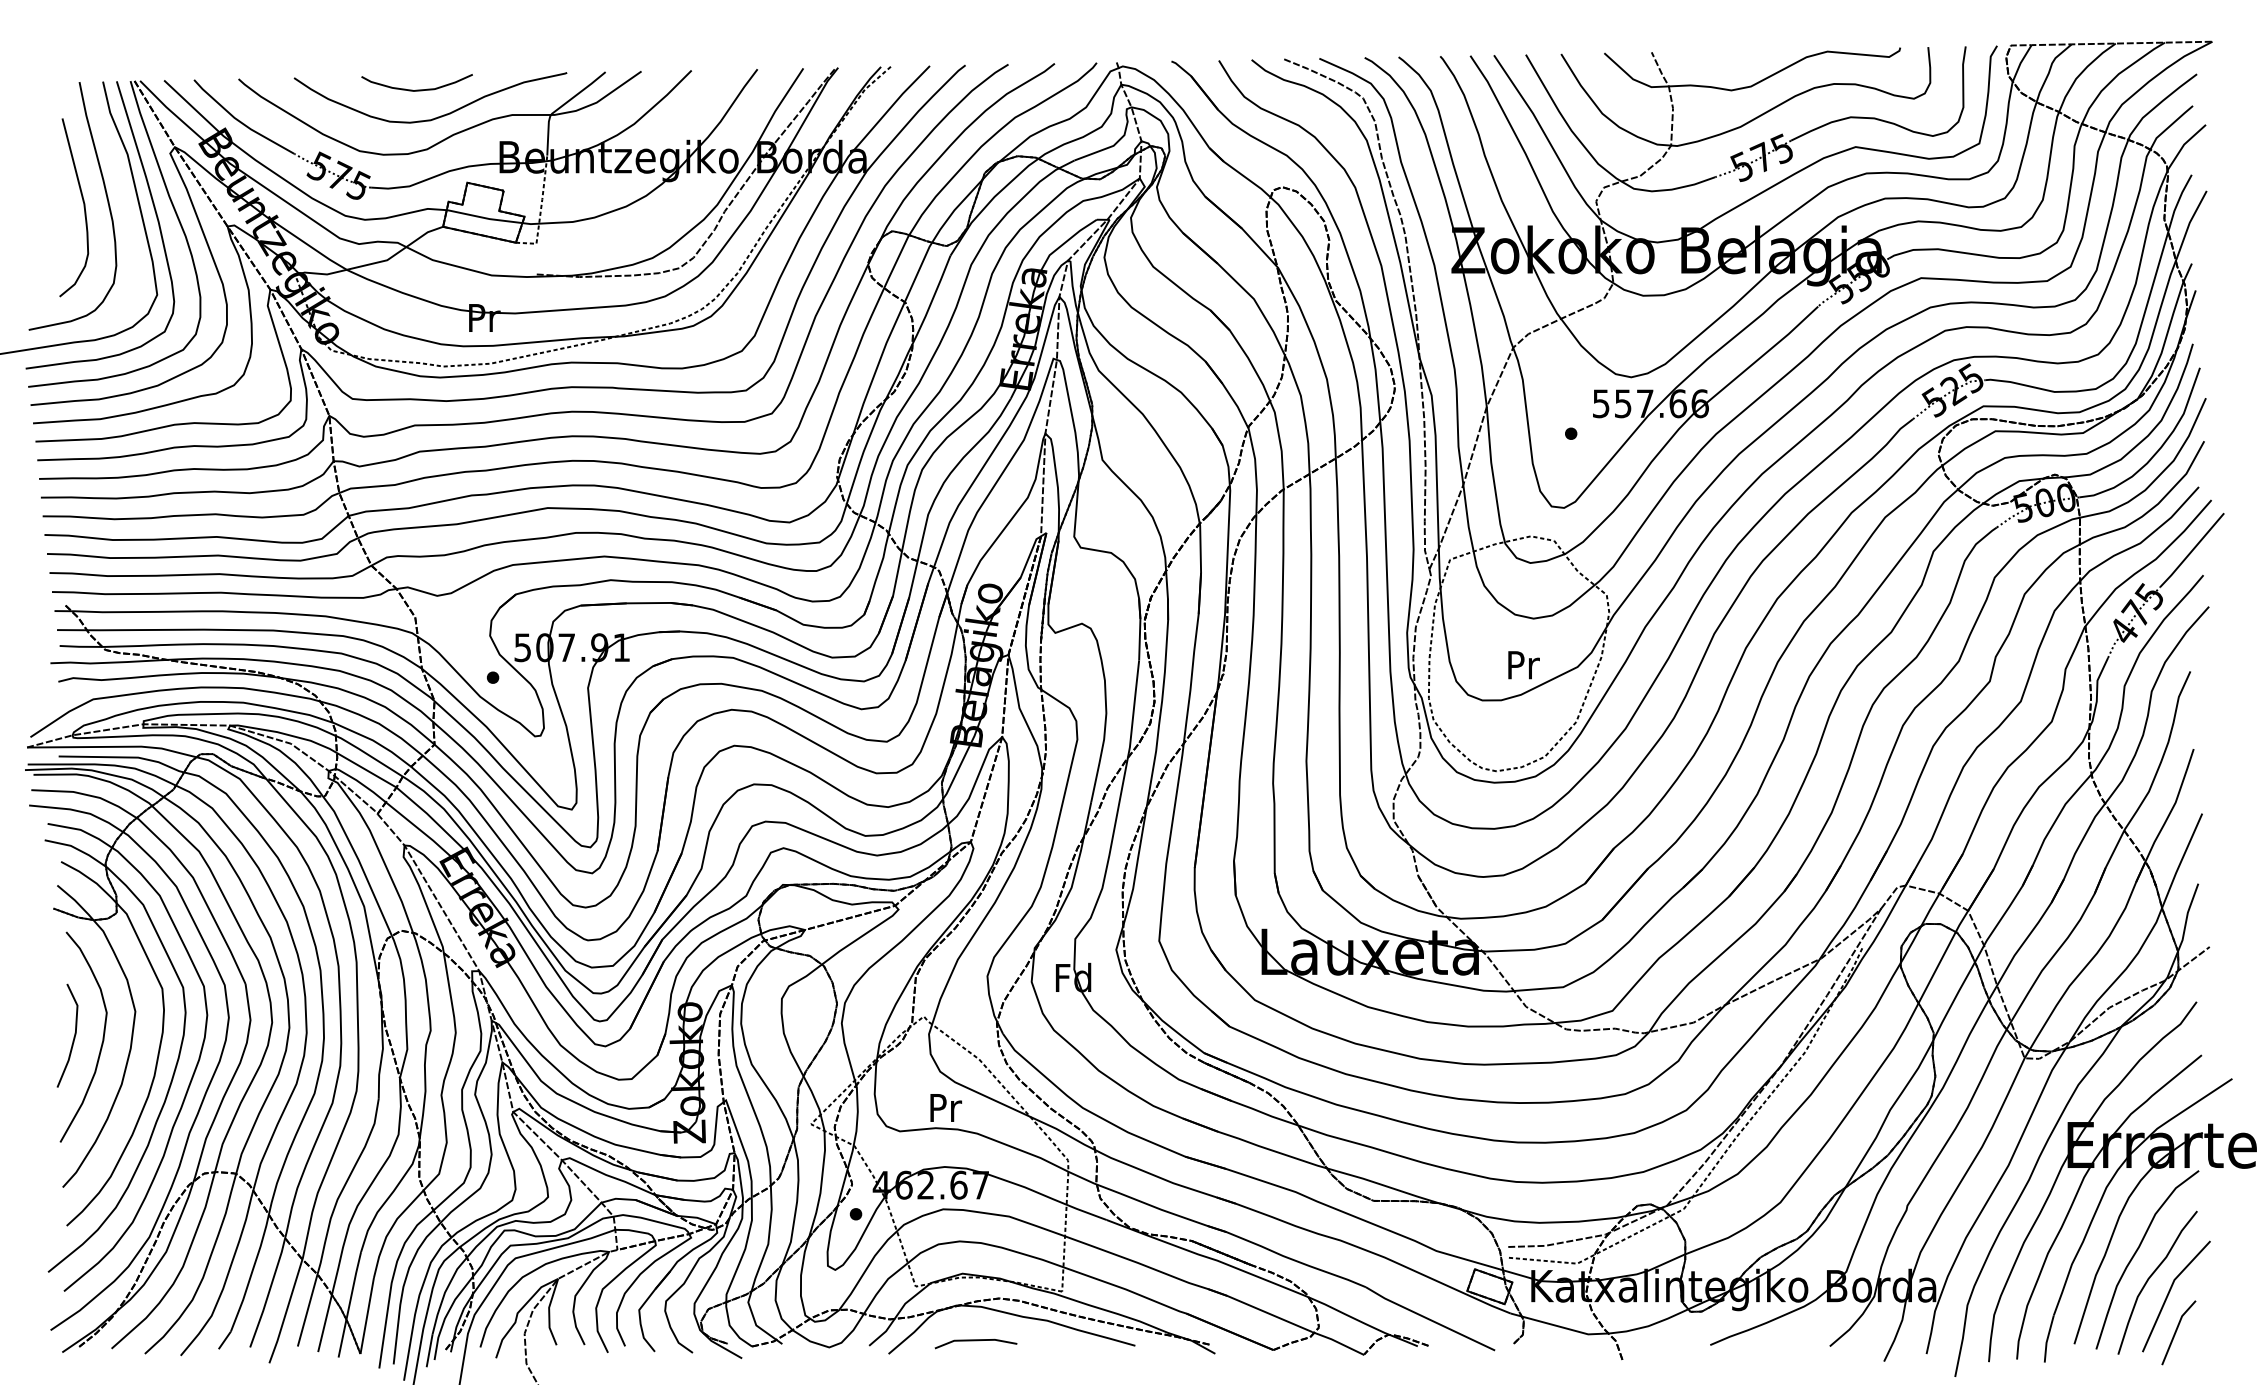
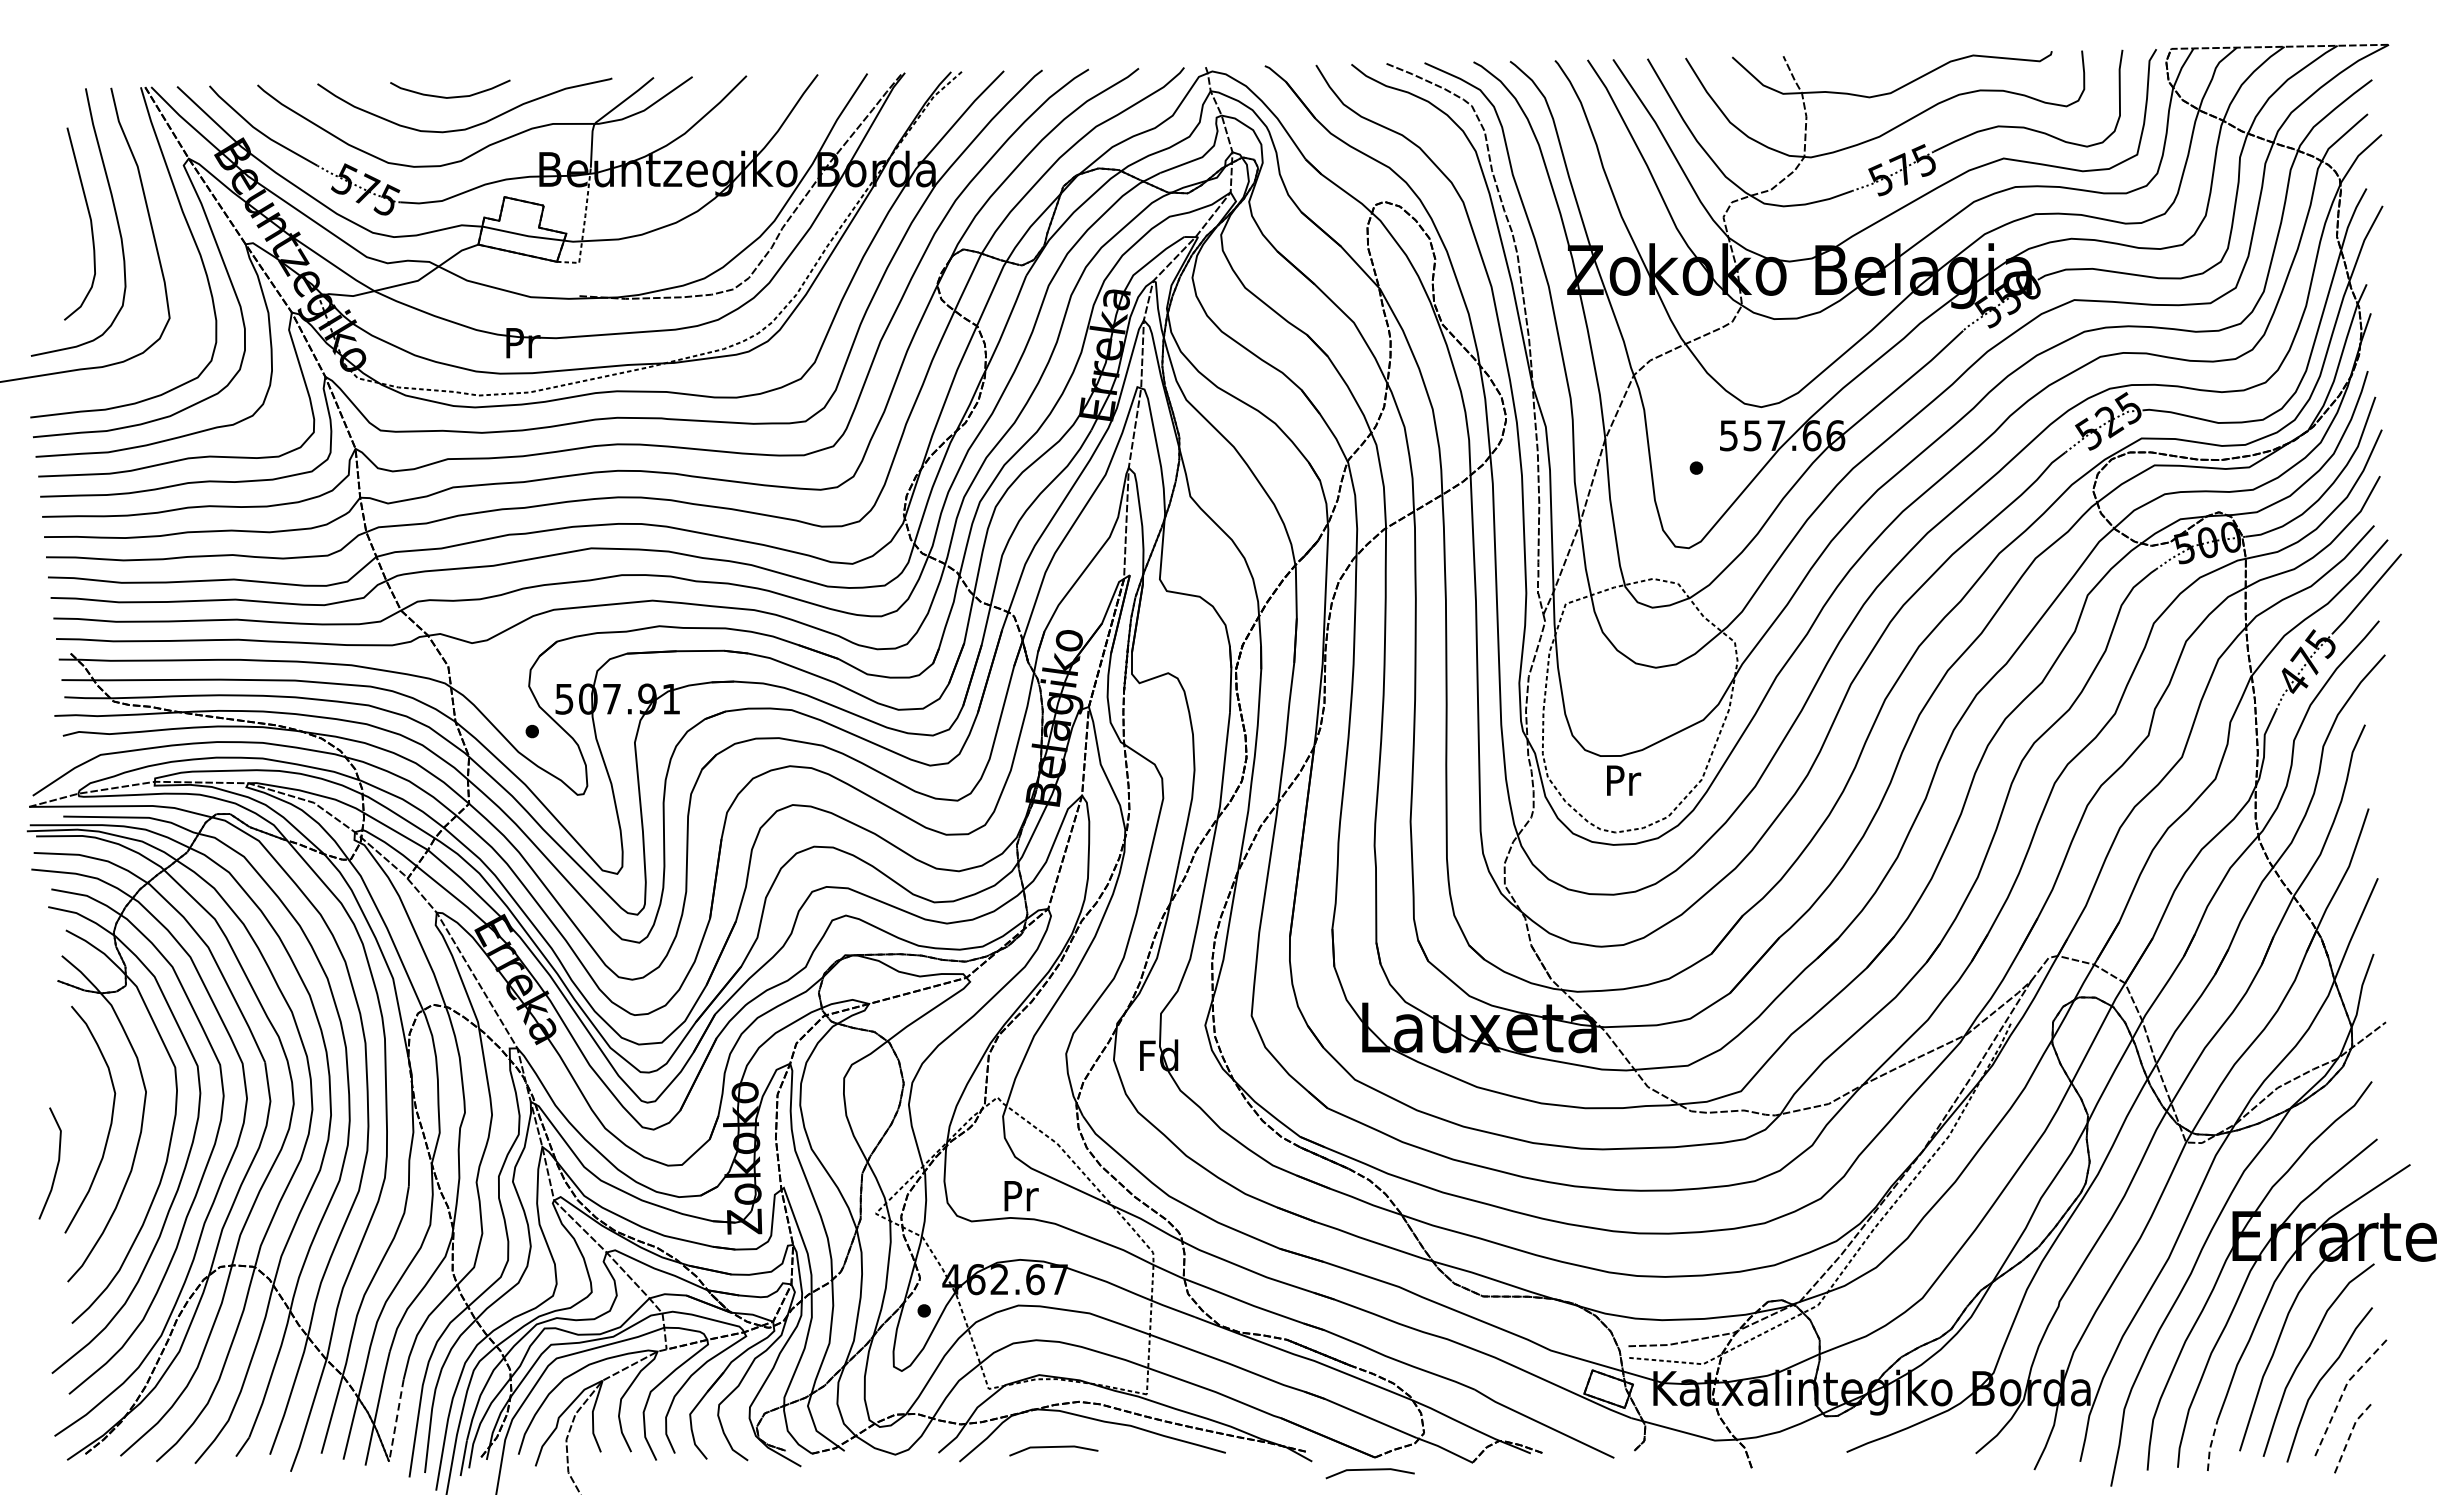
curve: (154, 211) -> (166, 228), removed
text: (1523, 665) -> (1623, 780), moved
line: (73, 1036) -> (56, 1164), moved
line: (2169, 1291) -> (2342, 1394), solid -> dashed
line: (367, 1316) -> (396, 1421), solid -> dashed
line: (2176, 1330) -> (2350, 1436), solid -> dashed
line: (2047, 1339) -> (2210, 1446), solid -> dashed
line: (1268, 1362) -> (1369, 1470), added

